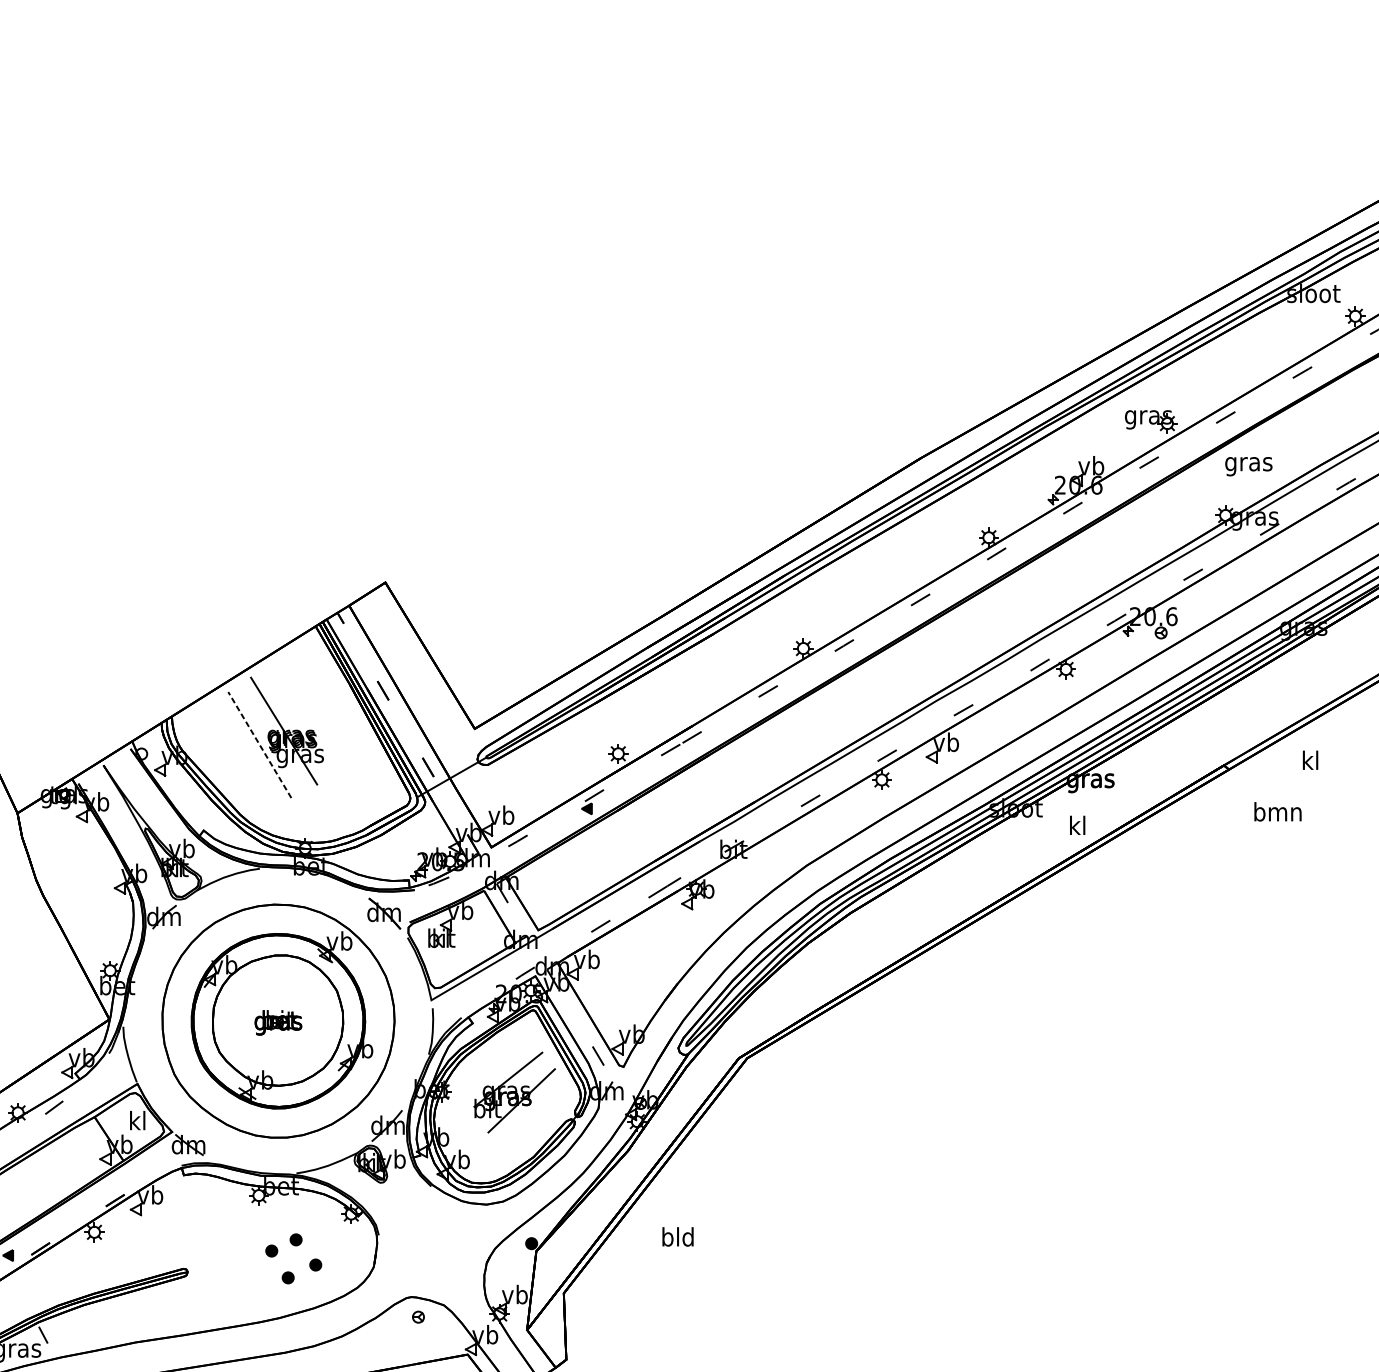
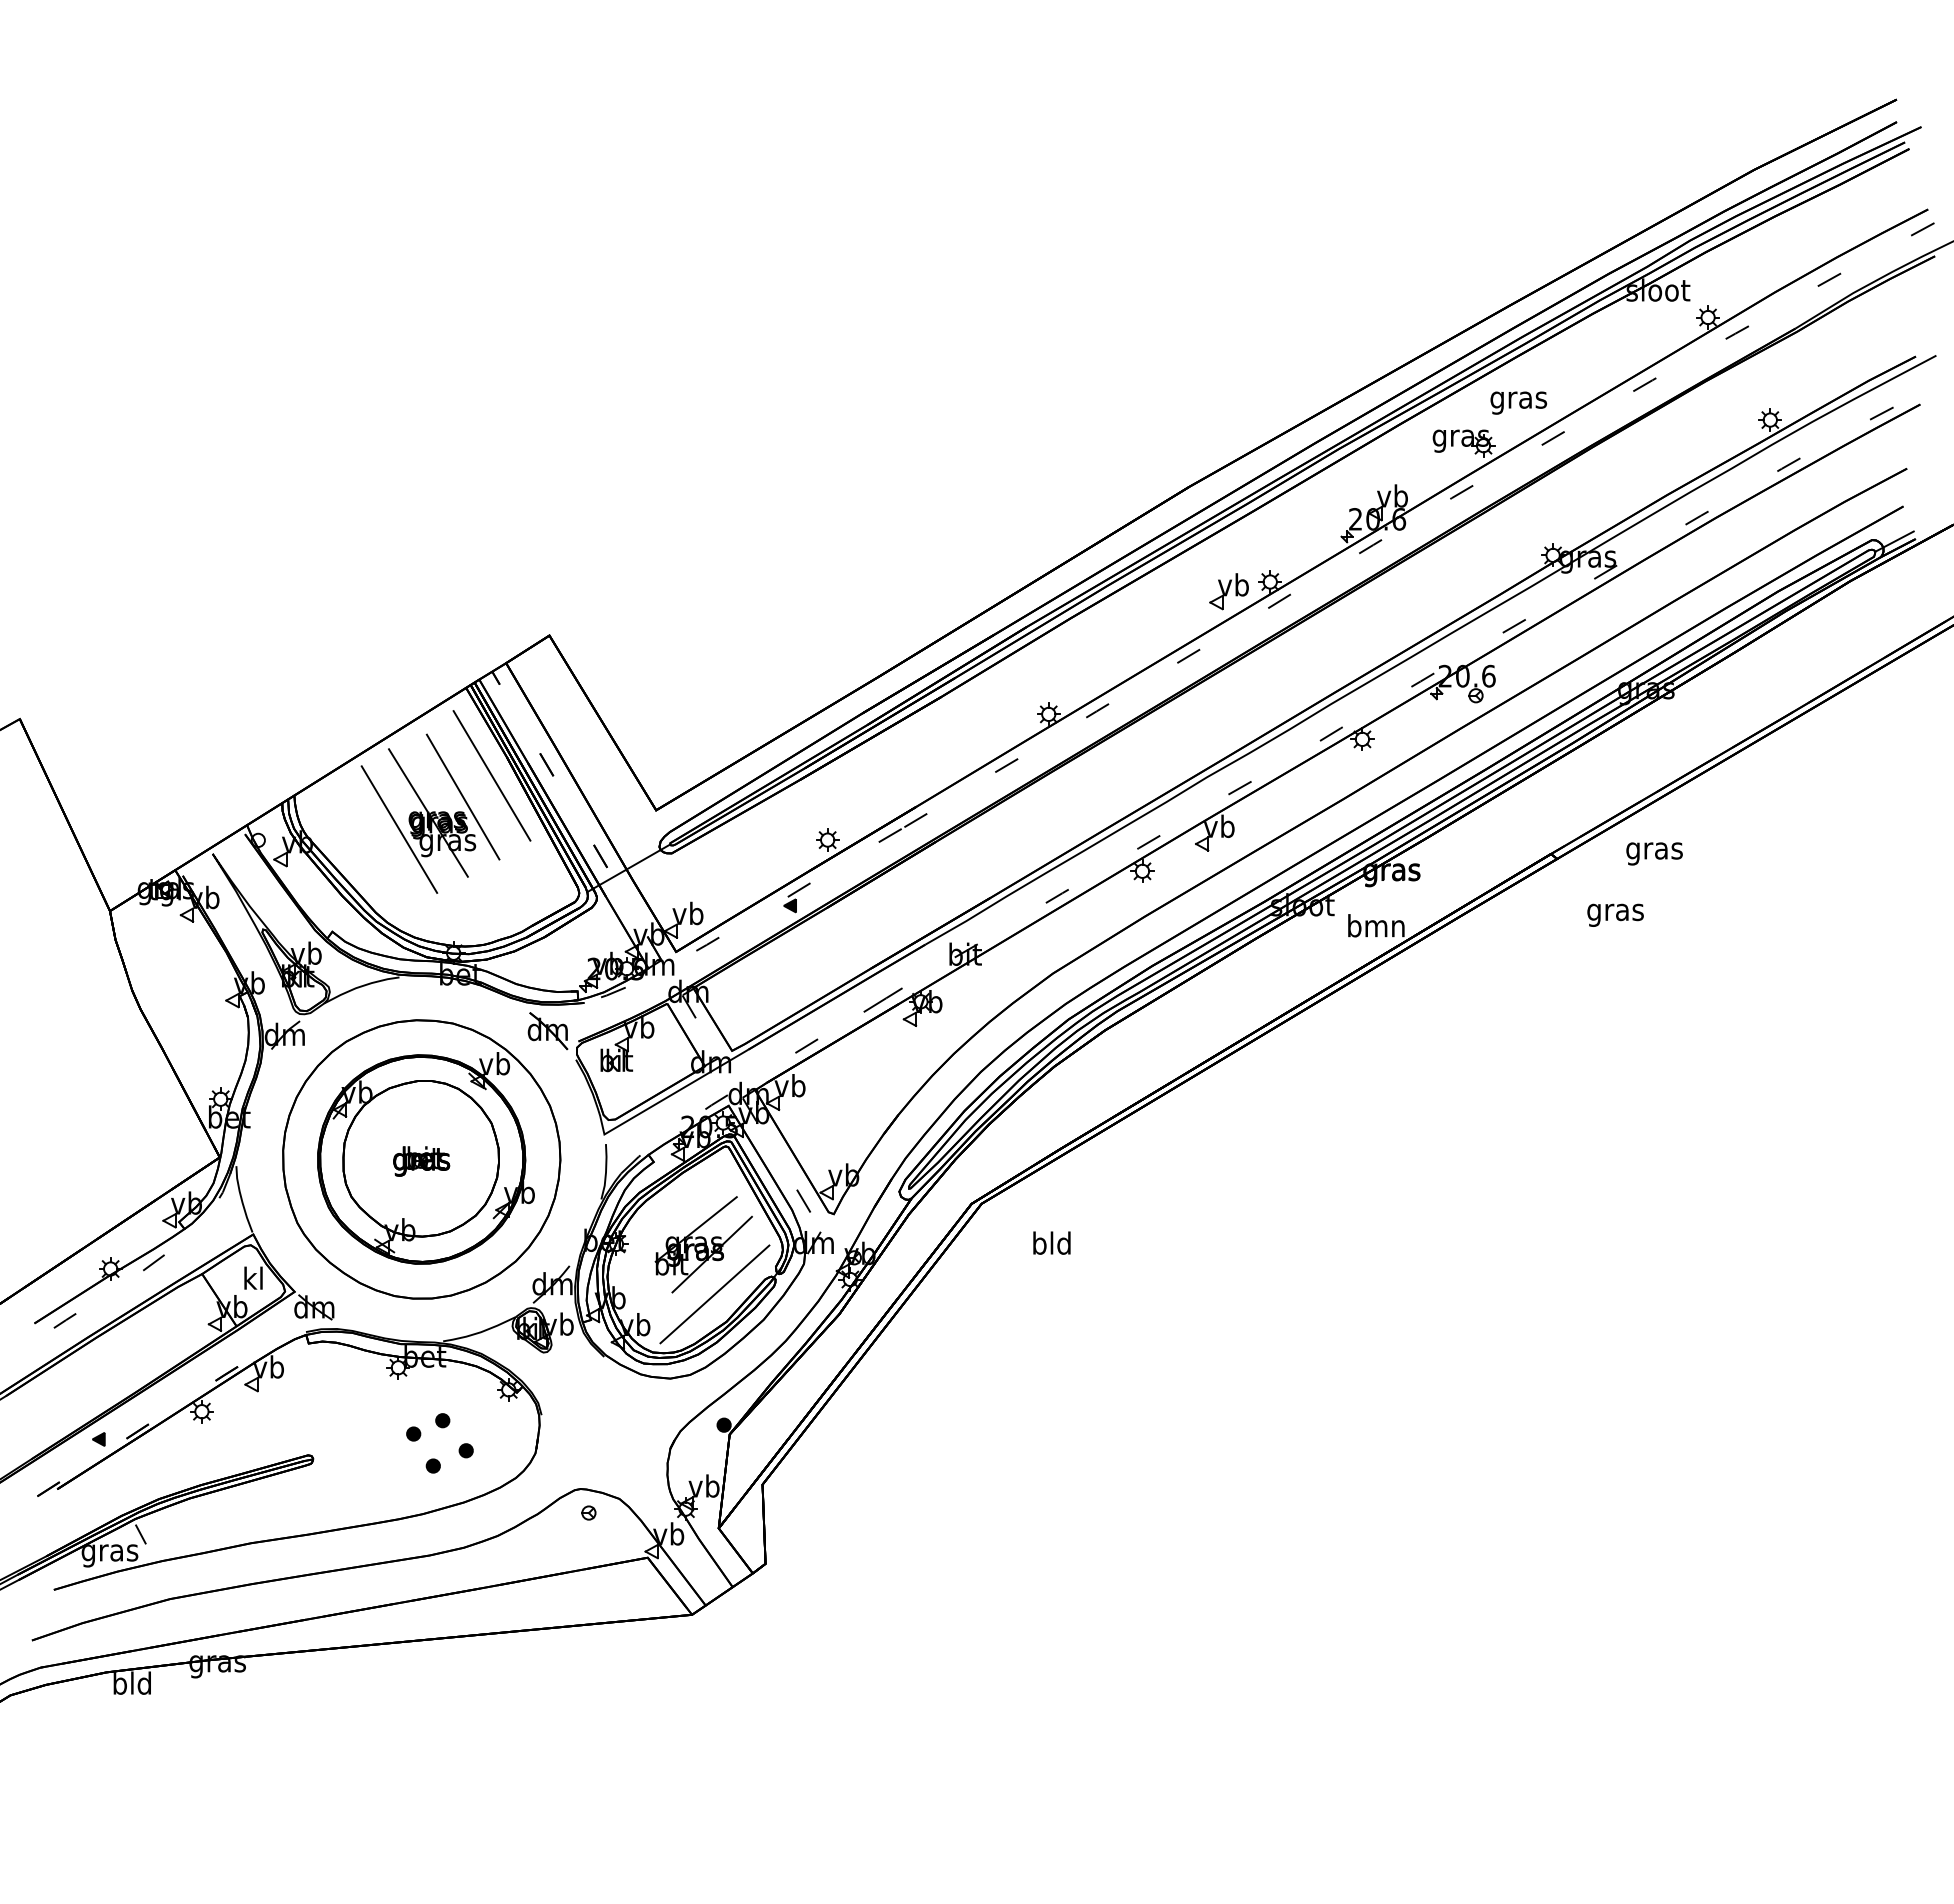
text: (1248, 466) -> (1518, 402), moved
part: (953, 545) -> (1228, 591), added
line: (336, 699) -> (491, 775), added
line: (312, 717) -> (462, 796), added
line: (259, 744) -> (399, 829), dashed -> solid
text: (1310, 762) -> (1654, 850), kl -> gras
text: (1277, 813) -> (1615, 911), bmn -> gras
text: (1077, 825) -> (1376, 925), kl -> bmn
line: (523, 1134) -> (714, 1294), added
text: (677, 1236) -> (1051, 1242), moved

